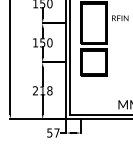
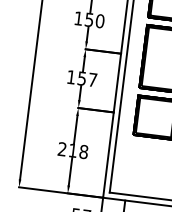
text: (49, 42) -> (92, 79), 150 -> 157

